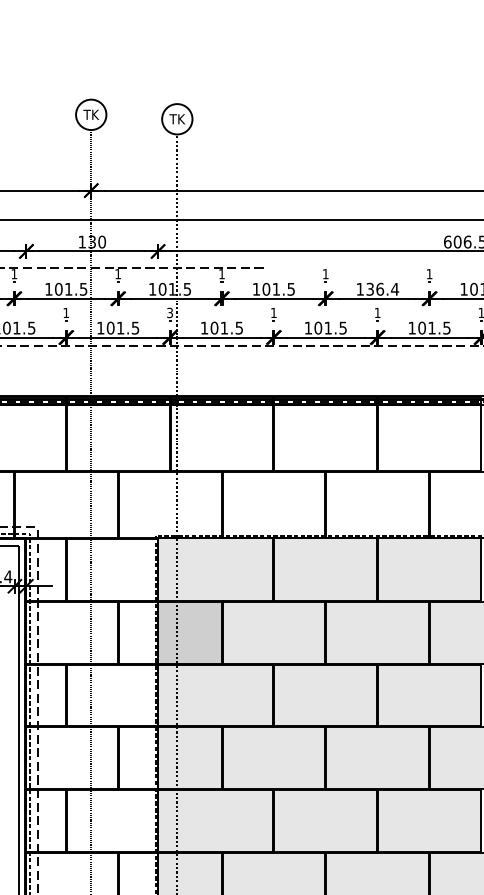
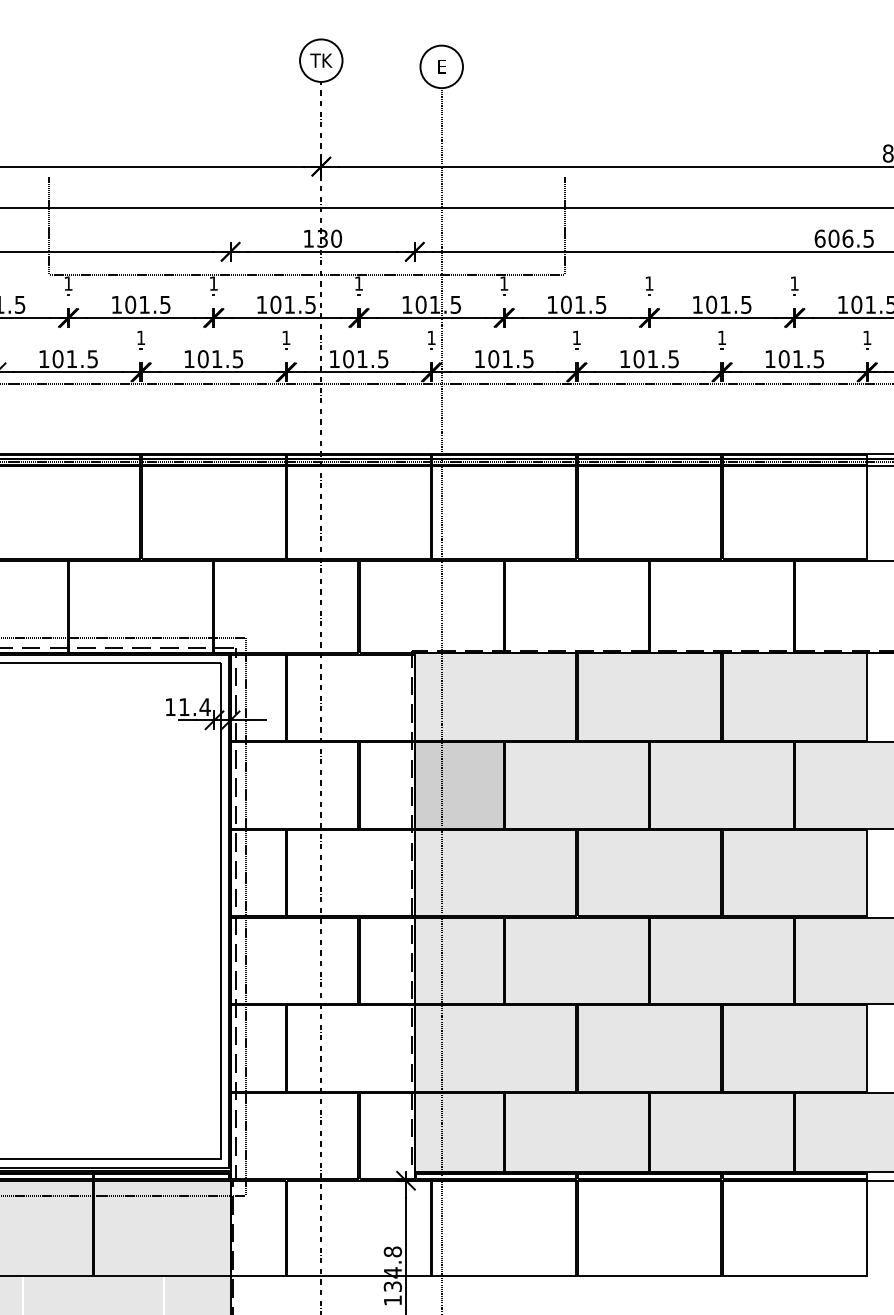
text: (177, 118) -> (441, 66), TK -> E
line: (265, 233) -> (564, 226), added
text: (382, 289) -> (729, 304), 136.4 -> 101.5
text: (170, 312) -> (431, 337), 3 -> 1

